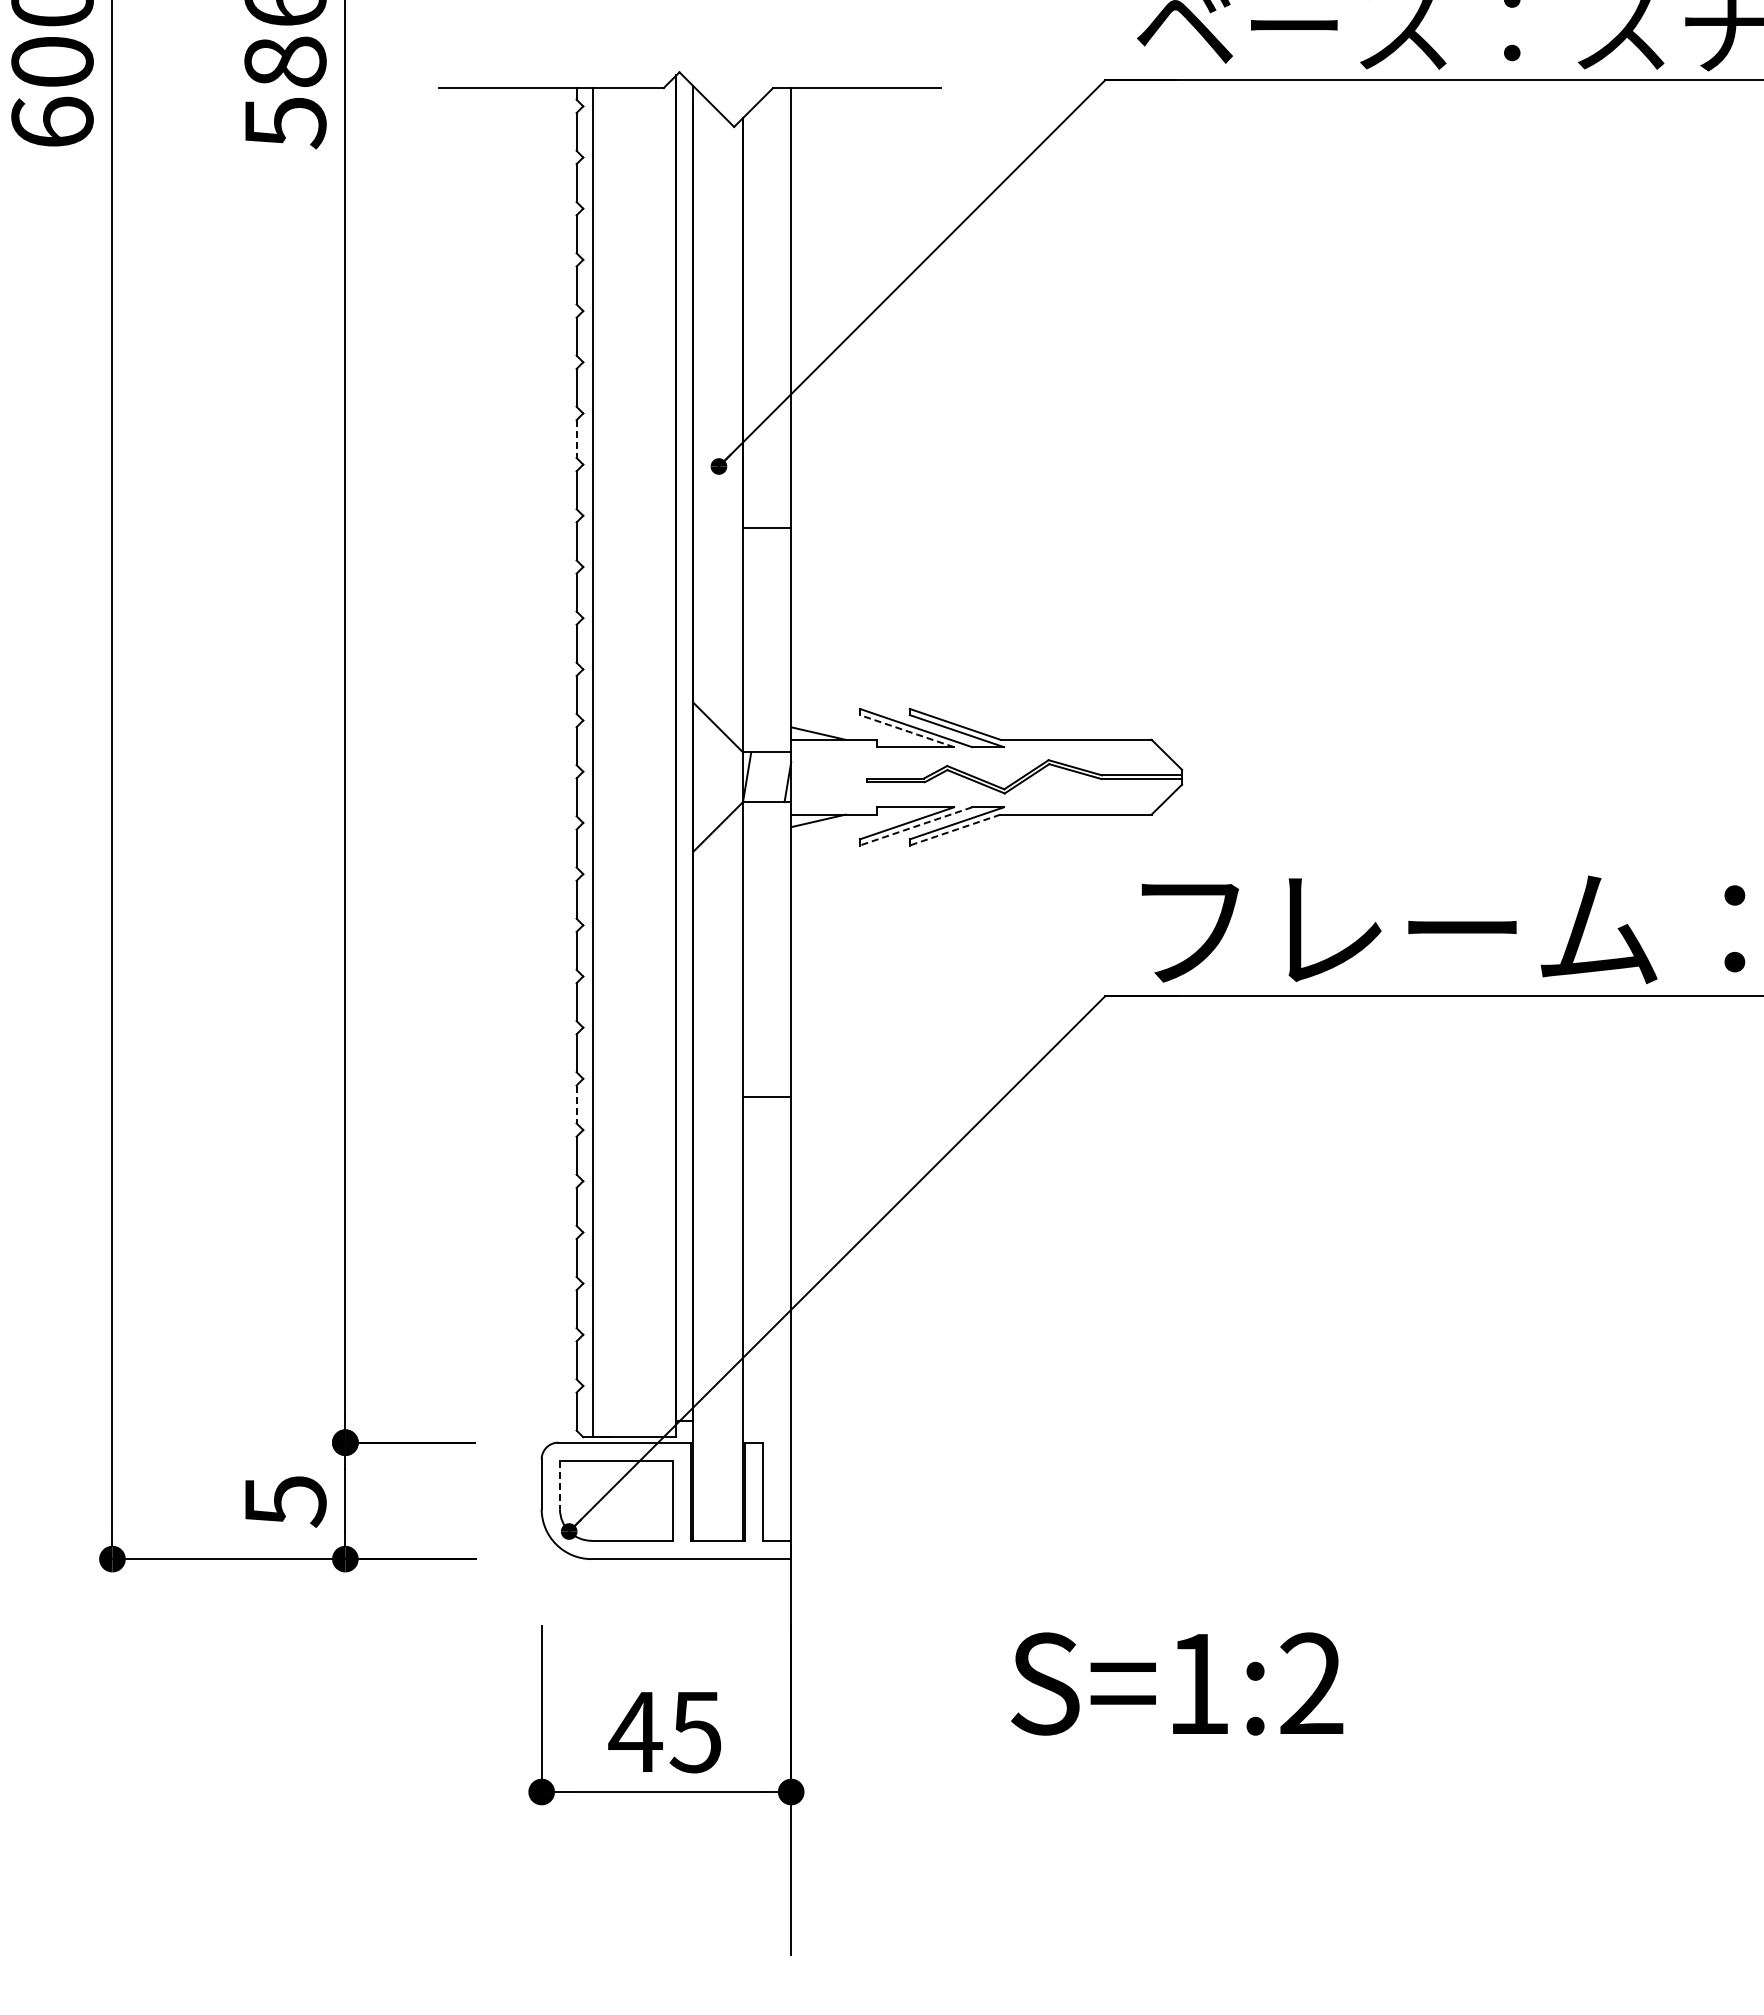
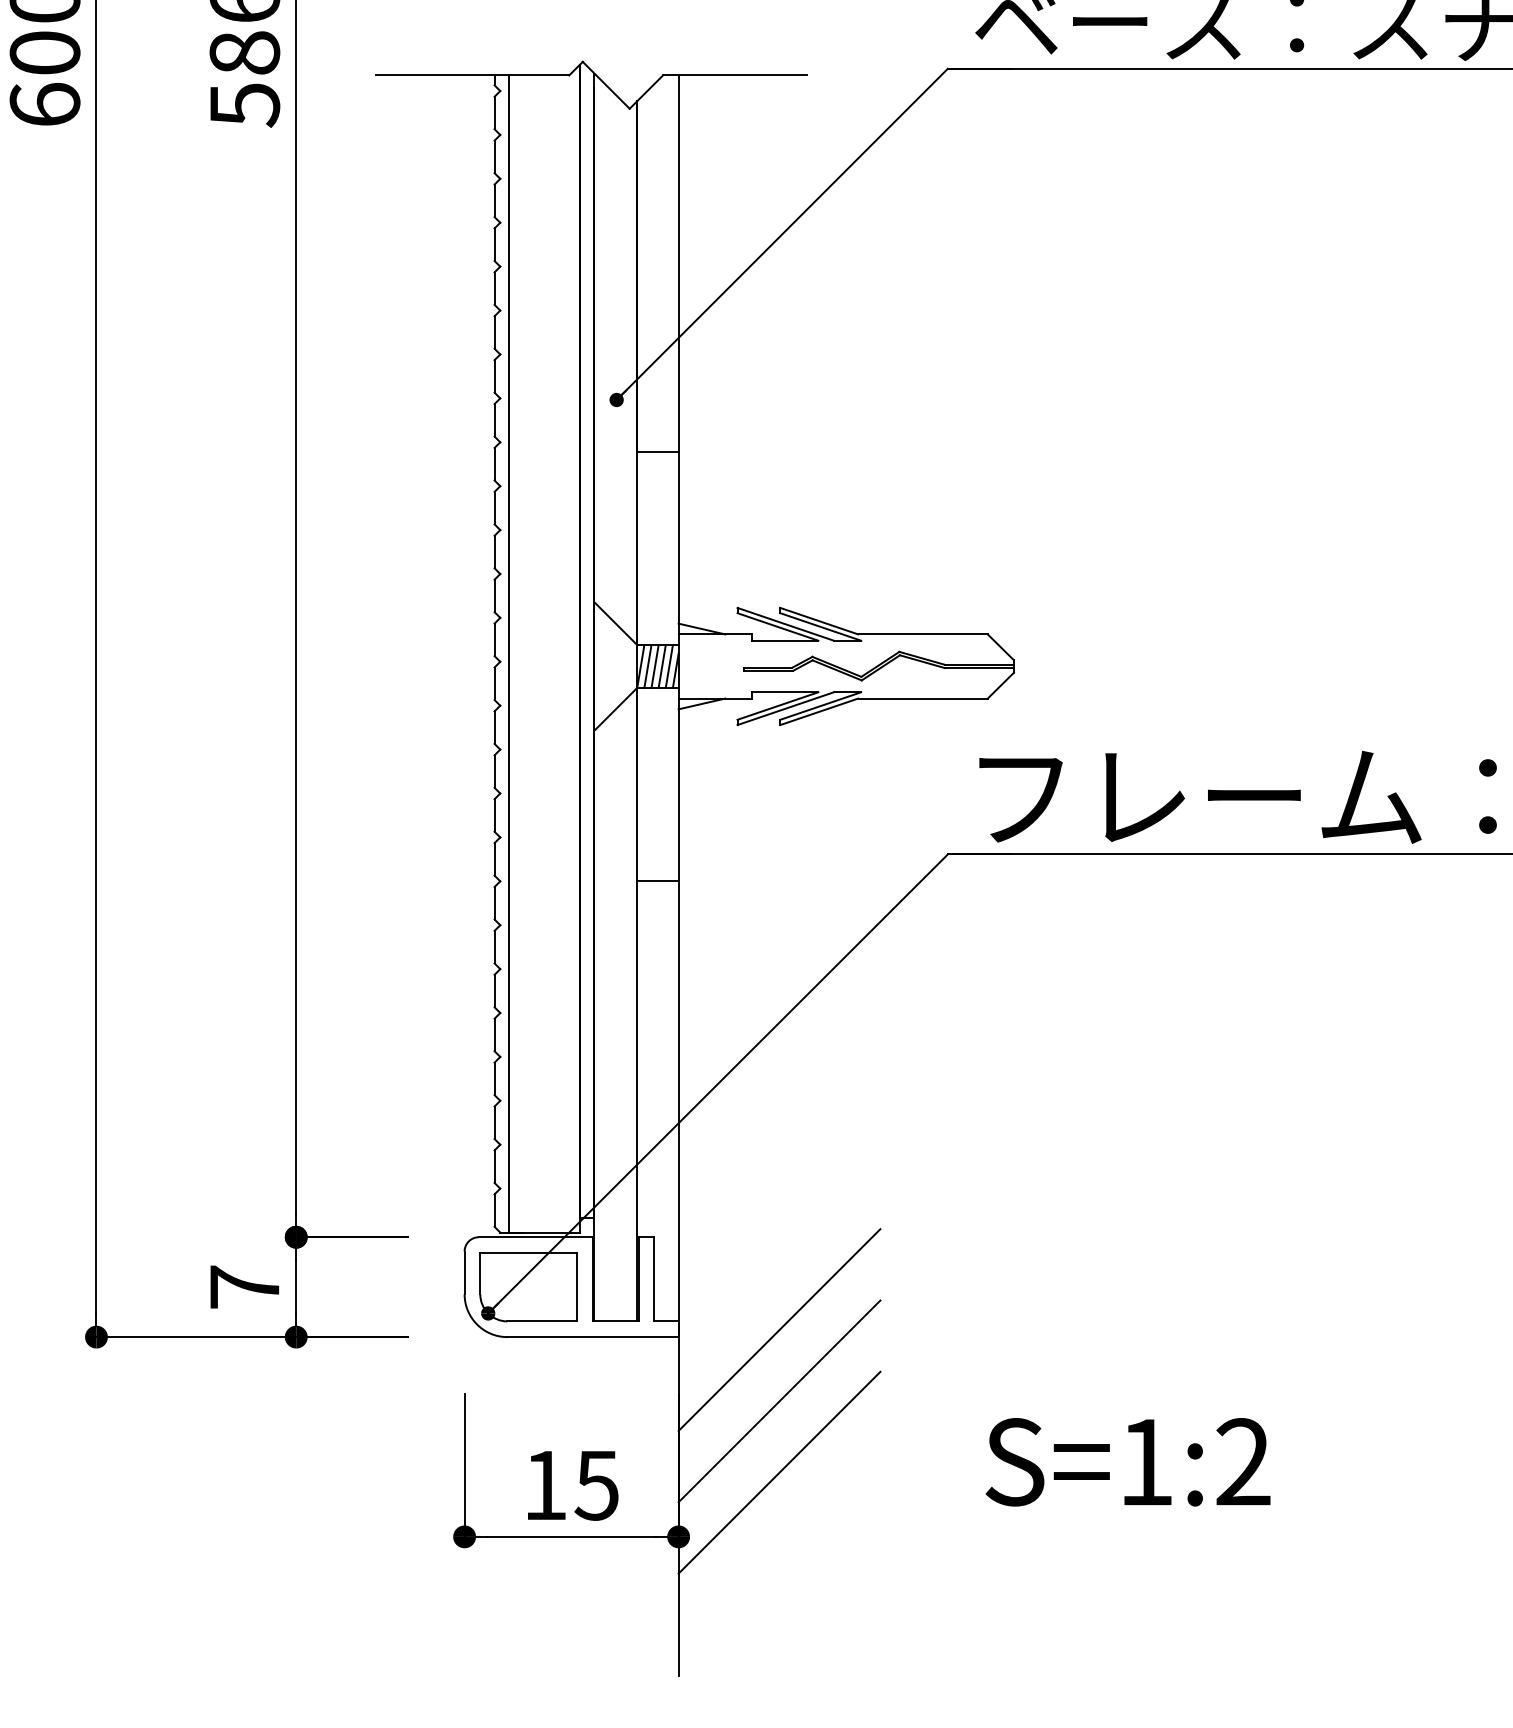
line: (576, 439) -> (494, 376), dashed -> solid
line: (907, 731) -> (778, 627), dashed -> solid
line: (755, 777) -> (648, 666), added
line: (763, 777) -> (654, 666), added
line: (771, 777) -> (661, 666), added
line: (780, 777) -> (669, 666), added
line: (915, 826) -> (785, 708), dashed -> solid
line: (955, 830) -> (819, 712), dashed -> solid
line: (766, 1096) -> (657, 880), moved
line: (576, 1104) -> (494, 947), dashed -> solid
line: (559, 1485) -> (479, 1273), dashed -> solid
text: (285, 1501) -> (244, 1287), 5 -> 7
line: (908, 1550) -> (779, 1329), added
line: (908, 1633) -> (779, 1400), added
text: (1177, 1683) -> (1128, 1461), moved
line: (908, 1716) -> (779, 1472), added
text: (635, 1731) -> (545, 1484), 45 -> 15

